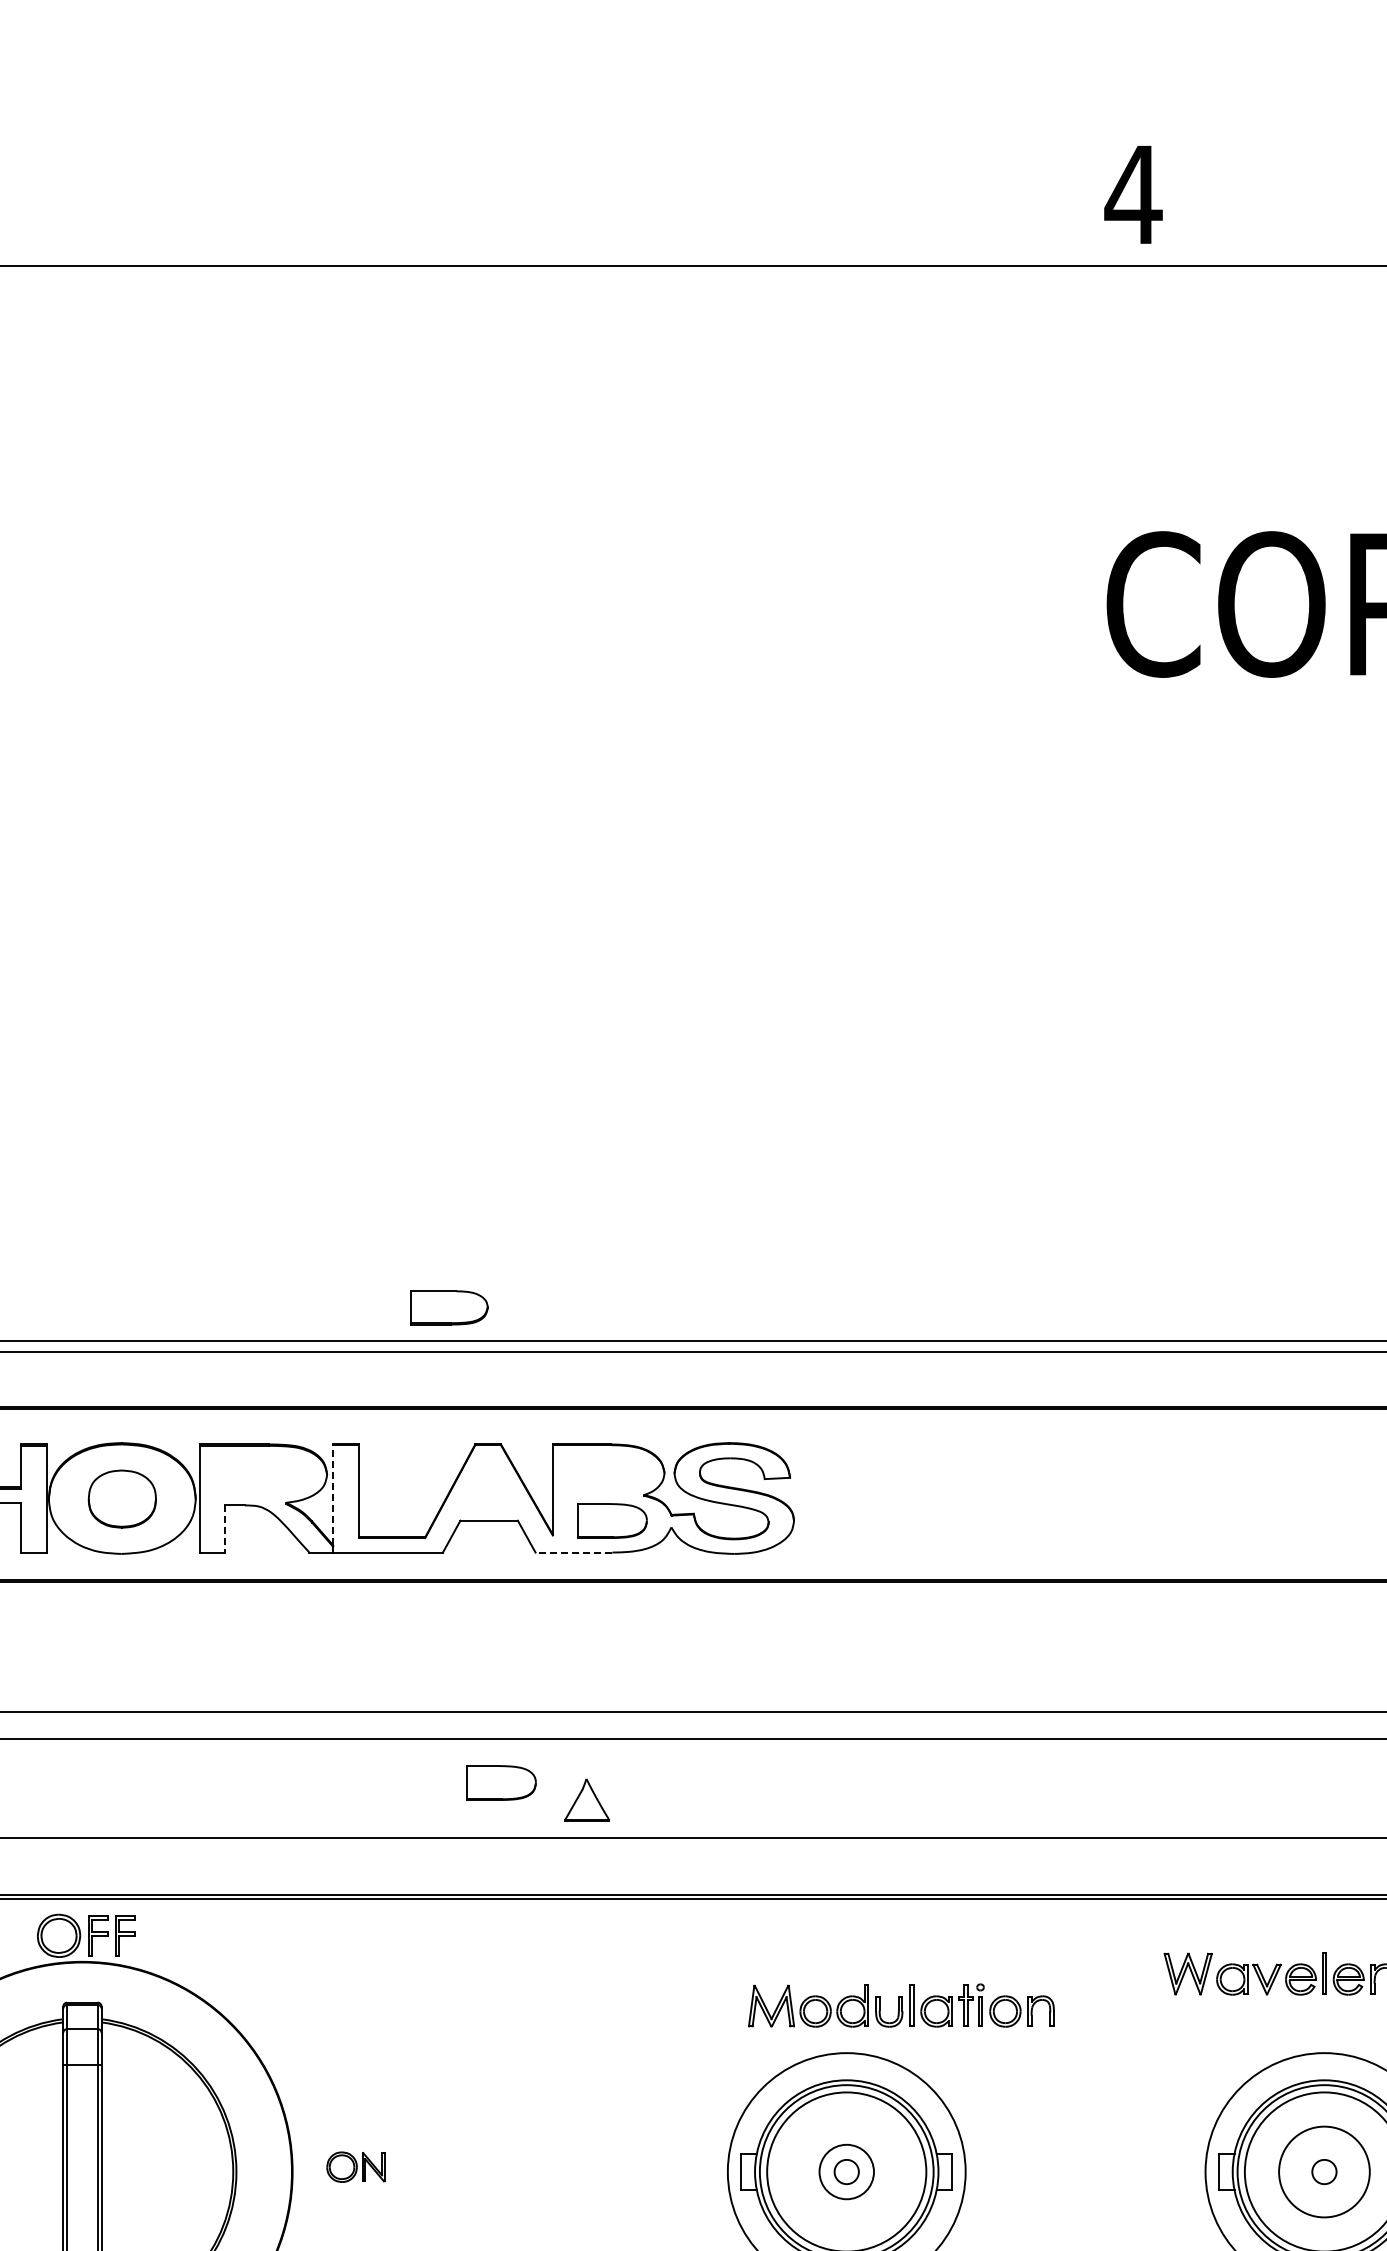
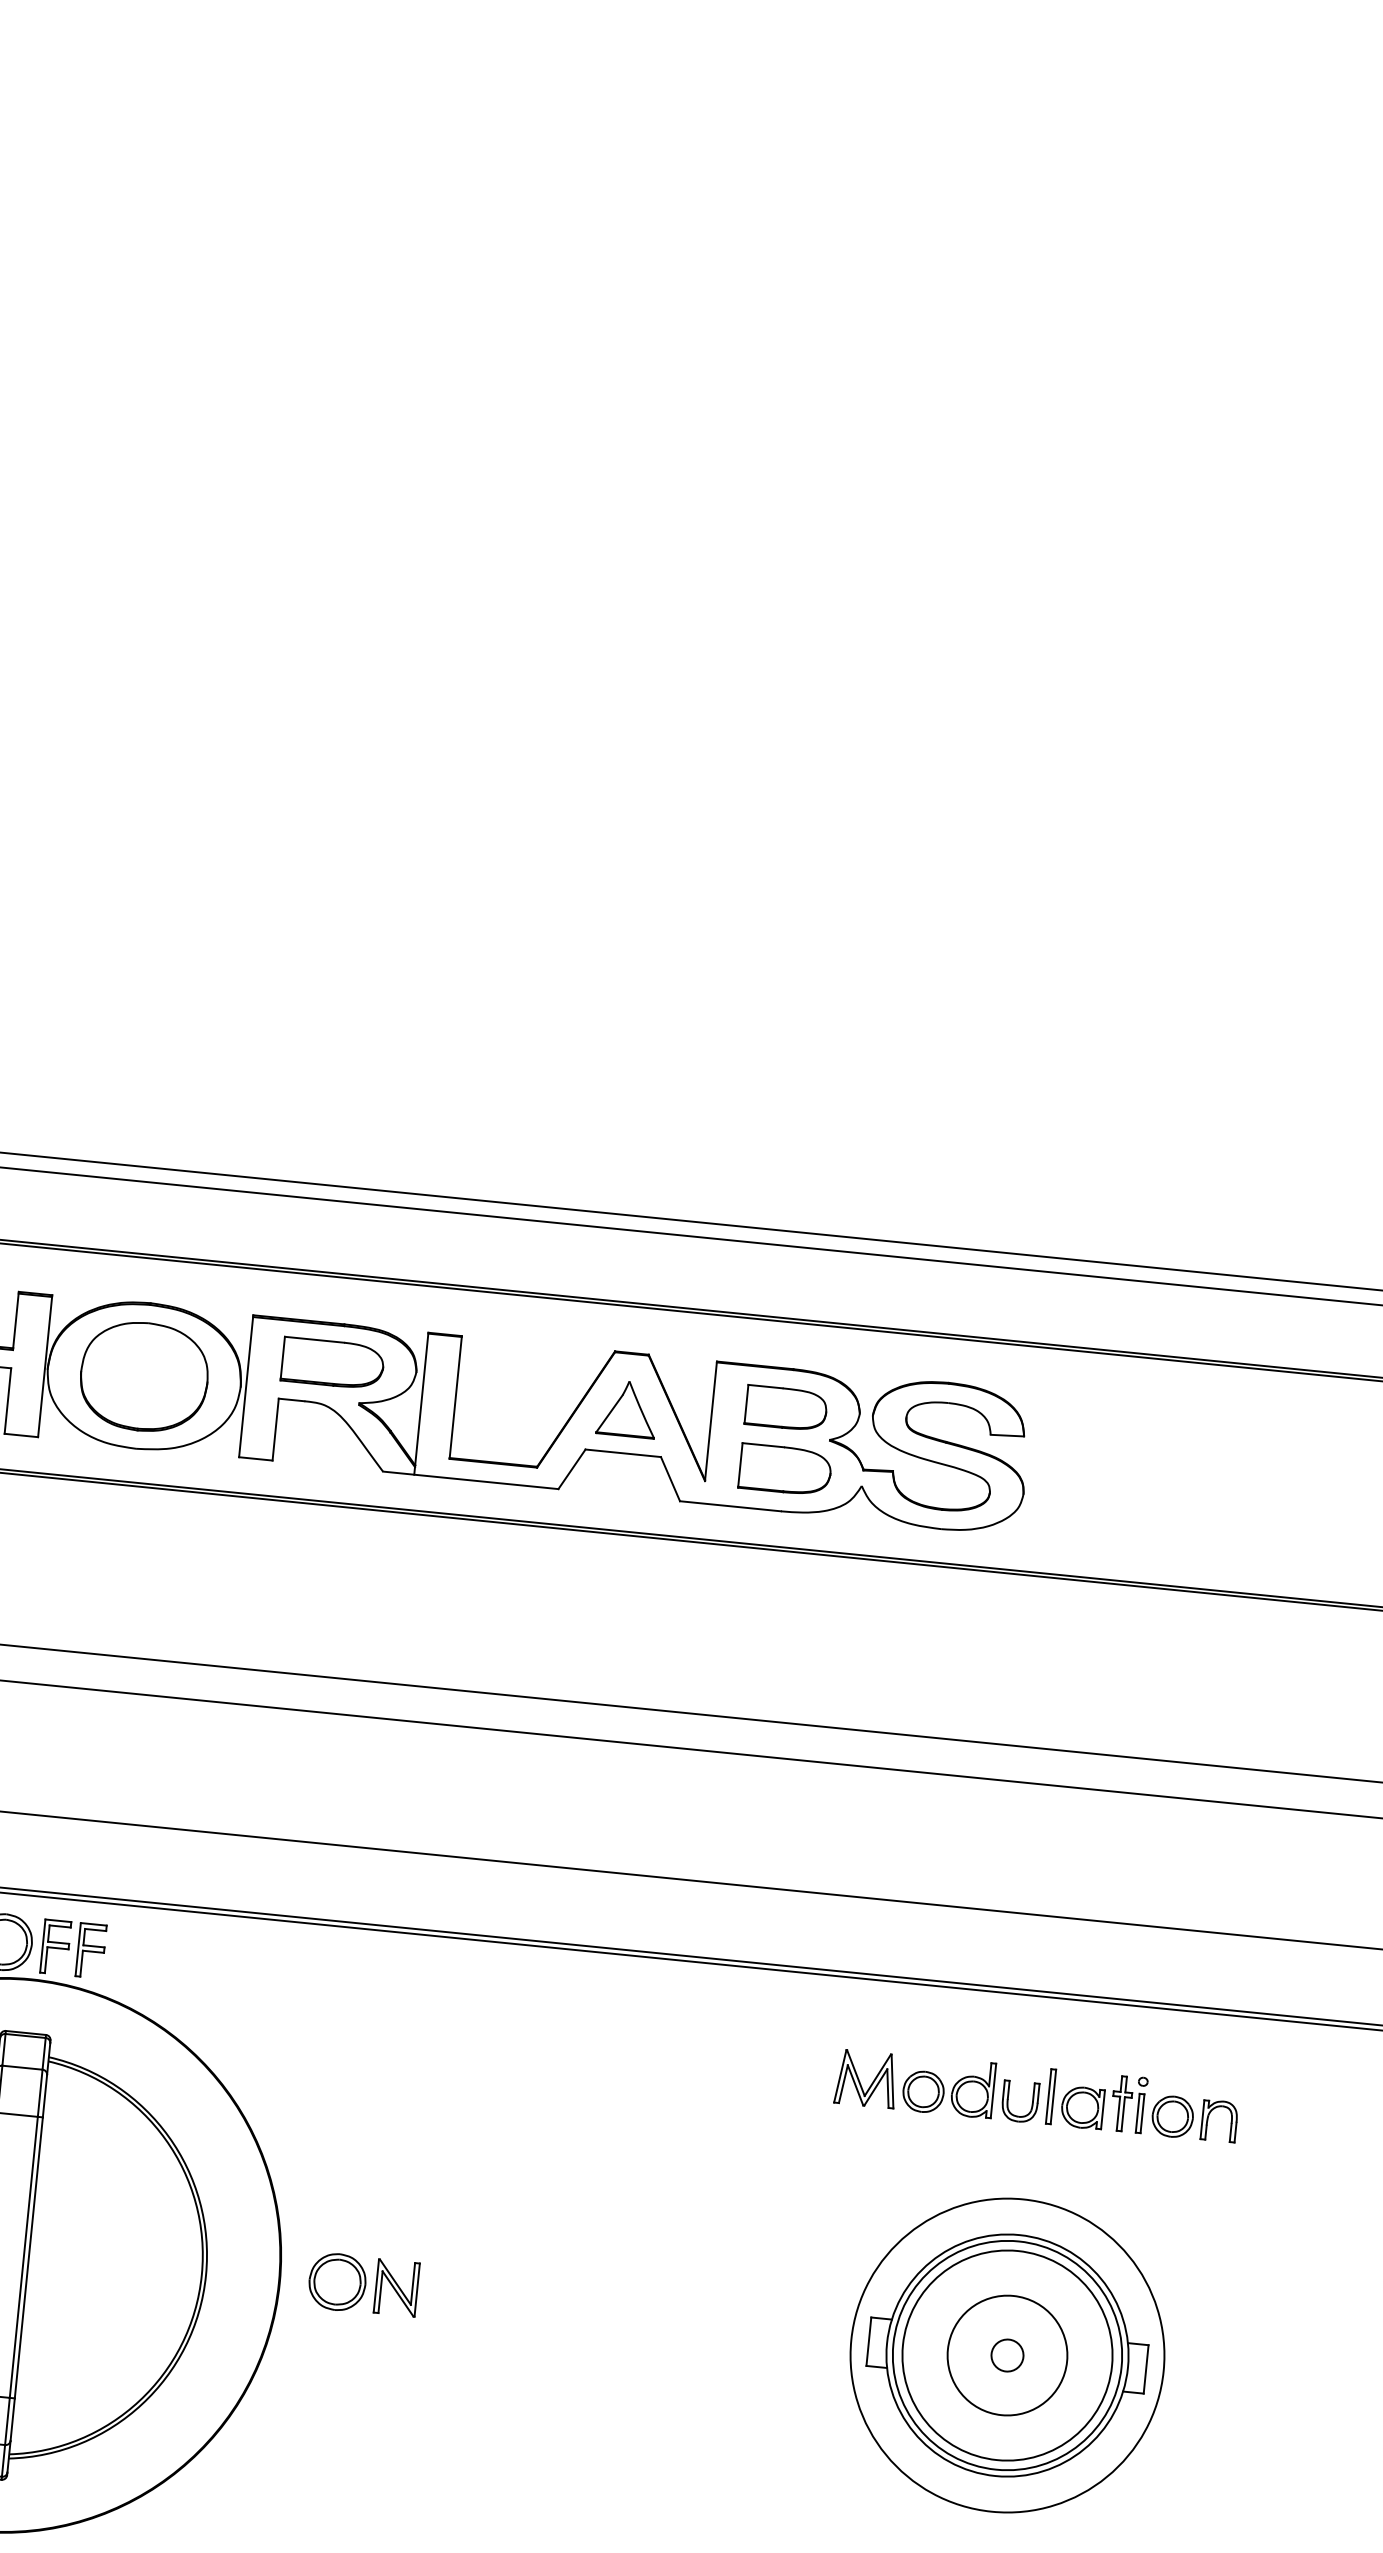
part: (449, 1307) -> (332, 1363), moved
part: (608, 1474) -> (786, 1408), added
line: (333, 1494) -> (422, 1398), dashed -> solid
part: (122, 1498) -> (144, 1376), size x1.43
line: (225, 1529) -> (275, 1430), dashed -> solid
line: (573, 1552) -> (729, 1506), dashed -> solid
part: (501, 1782) -> (605, 1798), removed
part: (586, 1799) -> (626, 1408), moved
part: (901, 2005) -> (1037, 2095), moved
part: (355, 2167) -> (362, 2285), size x1.43
circle: (846, 2171) -> (1007, 2354), size x1.67

